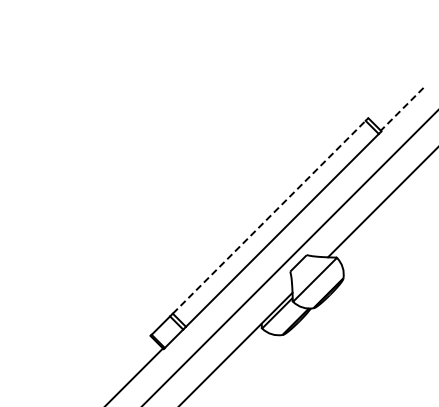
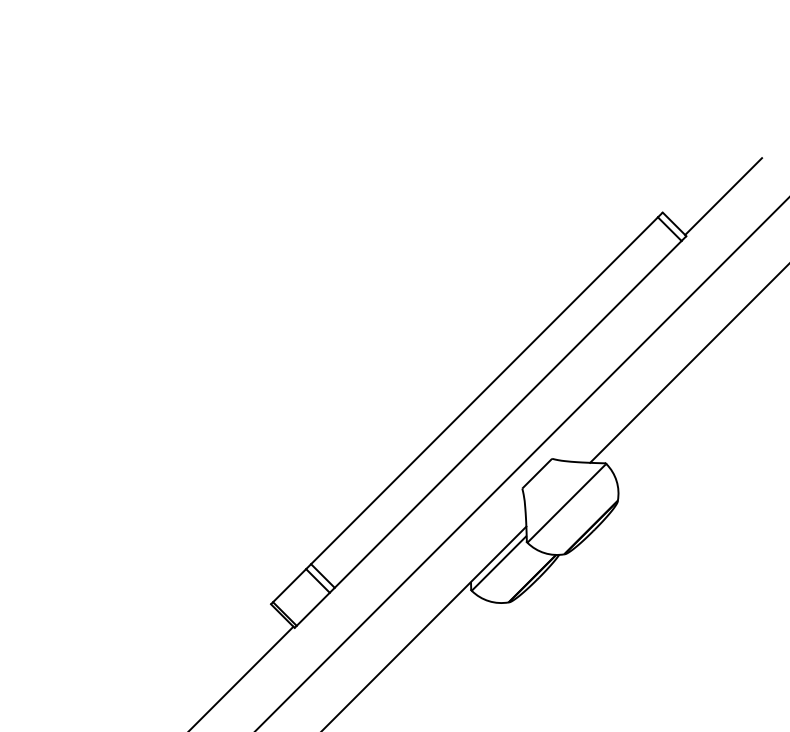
line: (401, 109) -> (722, 196), dashed -> solid
line: (269, 216) -> (484, 389), dashed -> solid

